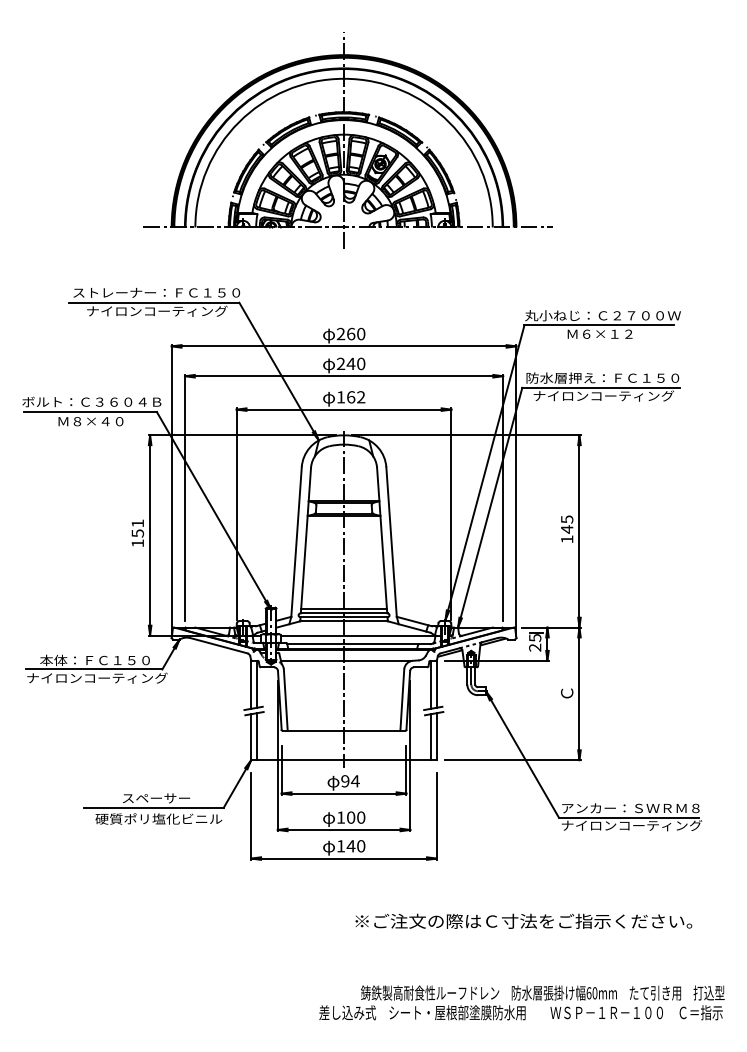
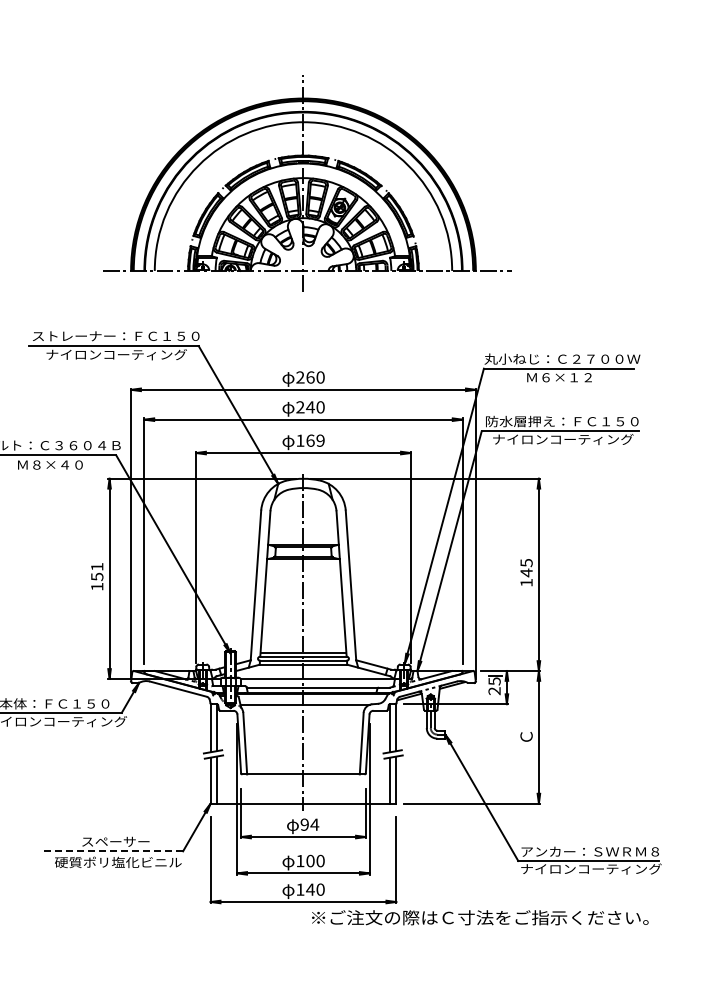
text: (361, 397) -> (320, 440), 162 -> 169
line: (154, 807) -> (113, 850), solid -> dashed
text: (523, 920) -> (479, 916), moved

